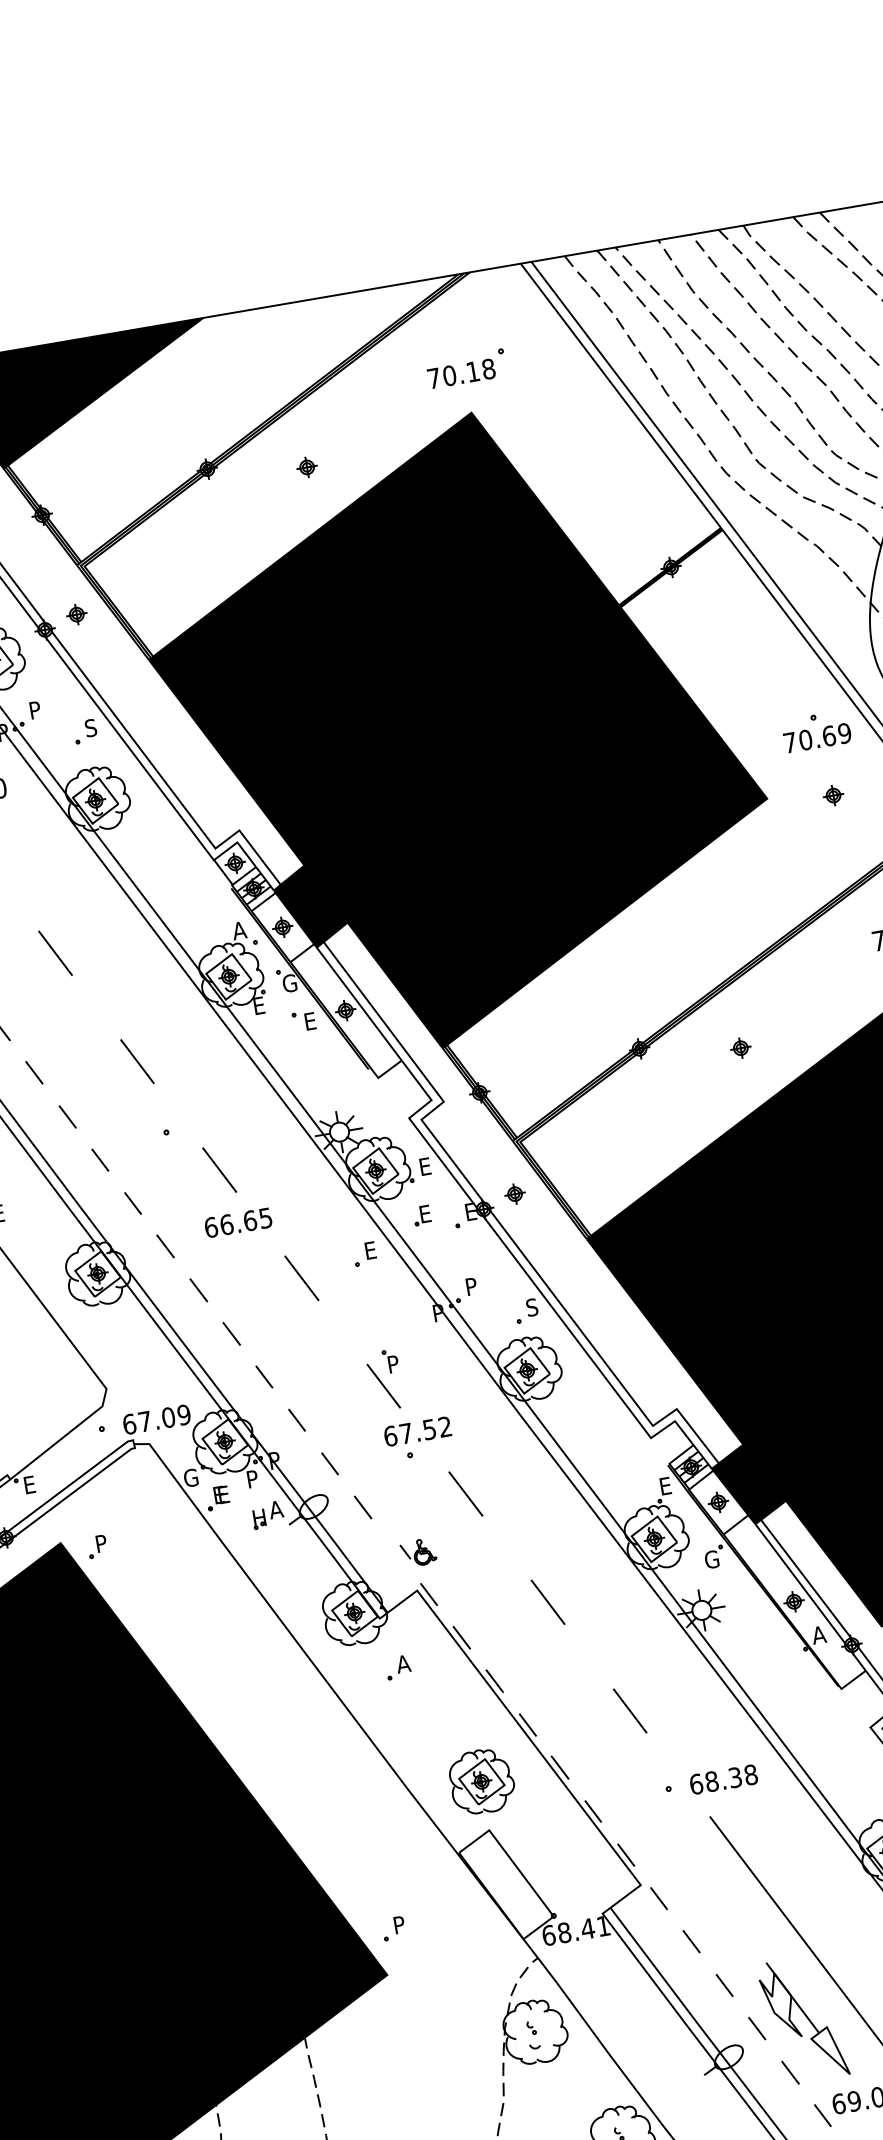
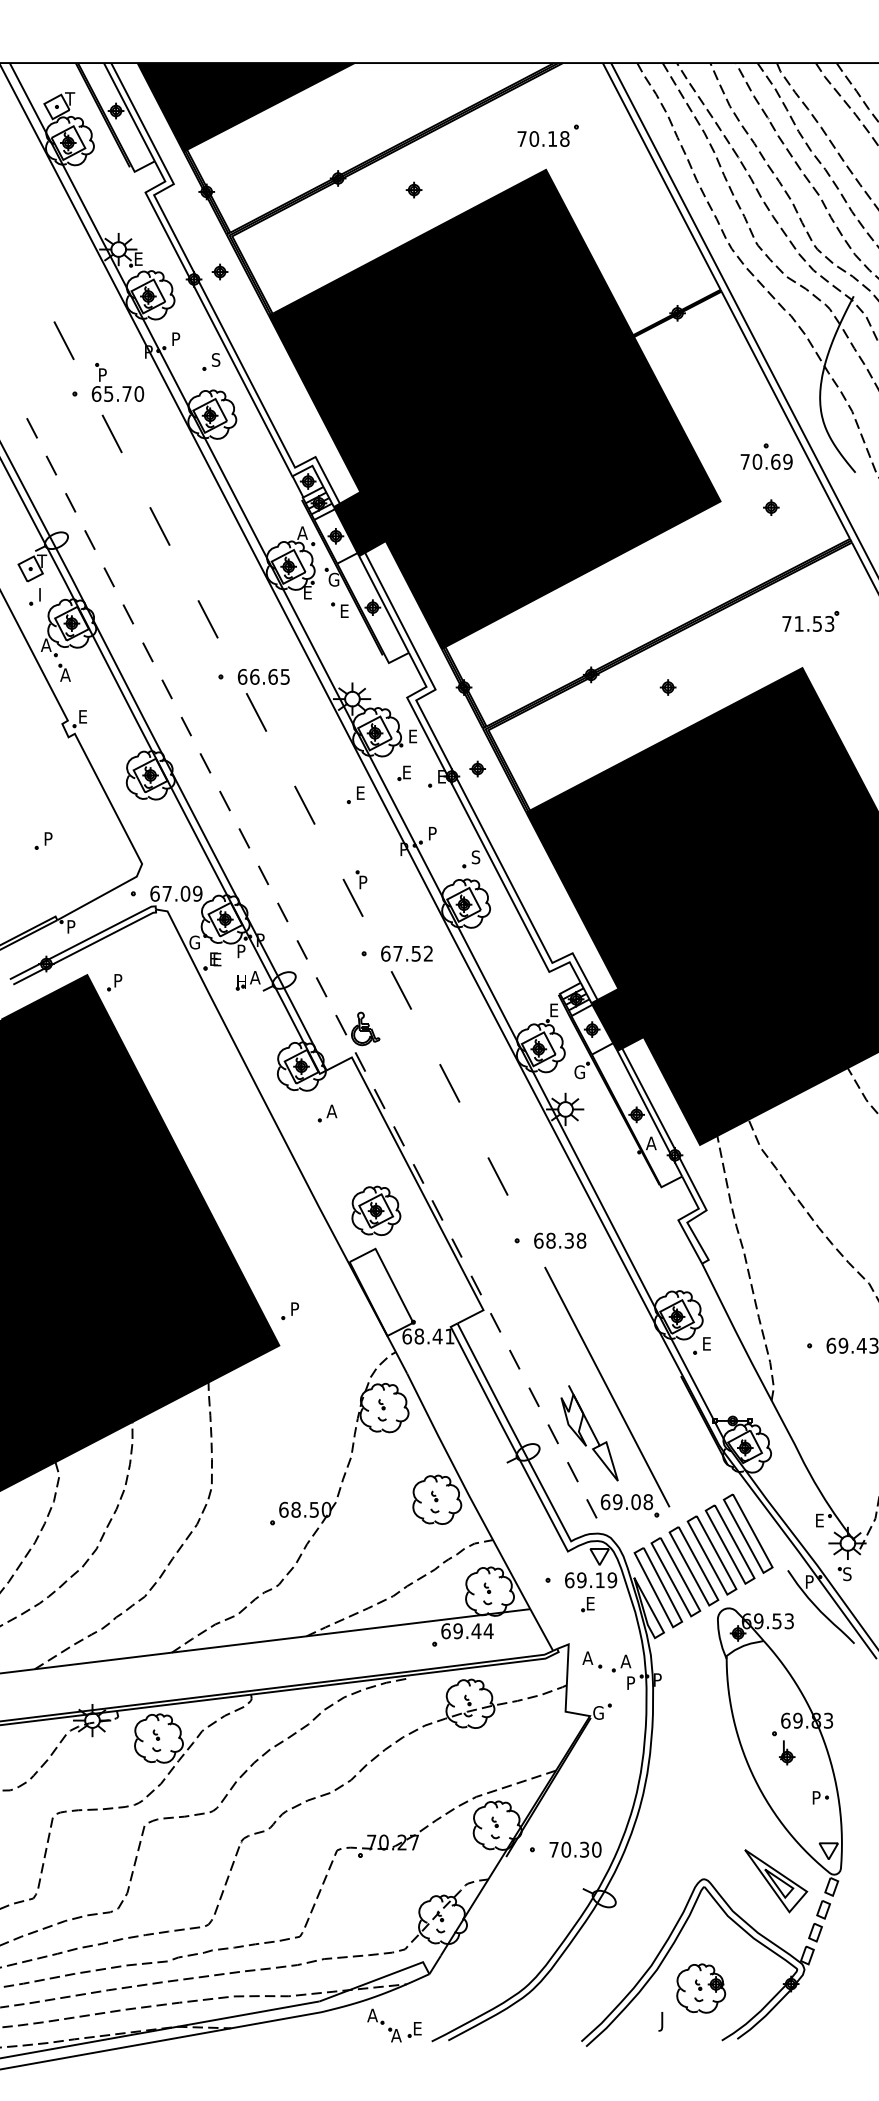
text: (237, 1222) -> (263, 676), moved
text: (417, 1431) -> (406, 953), moved
text: (31, 1484) -> (72, 926), E -> P
part: (418, 1552) -> (357, 1028), size x1.67

